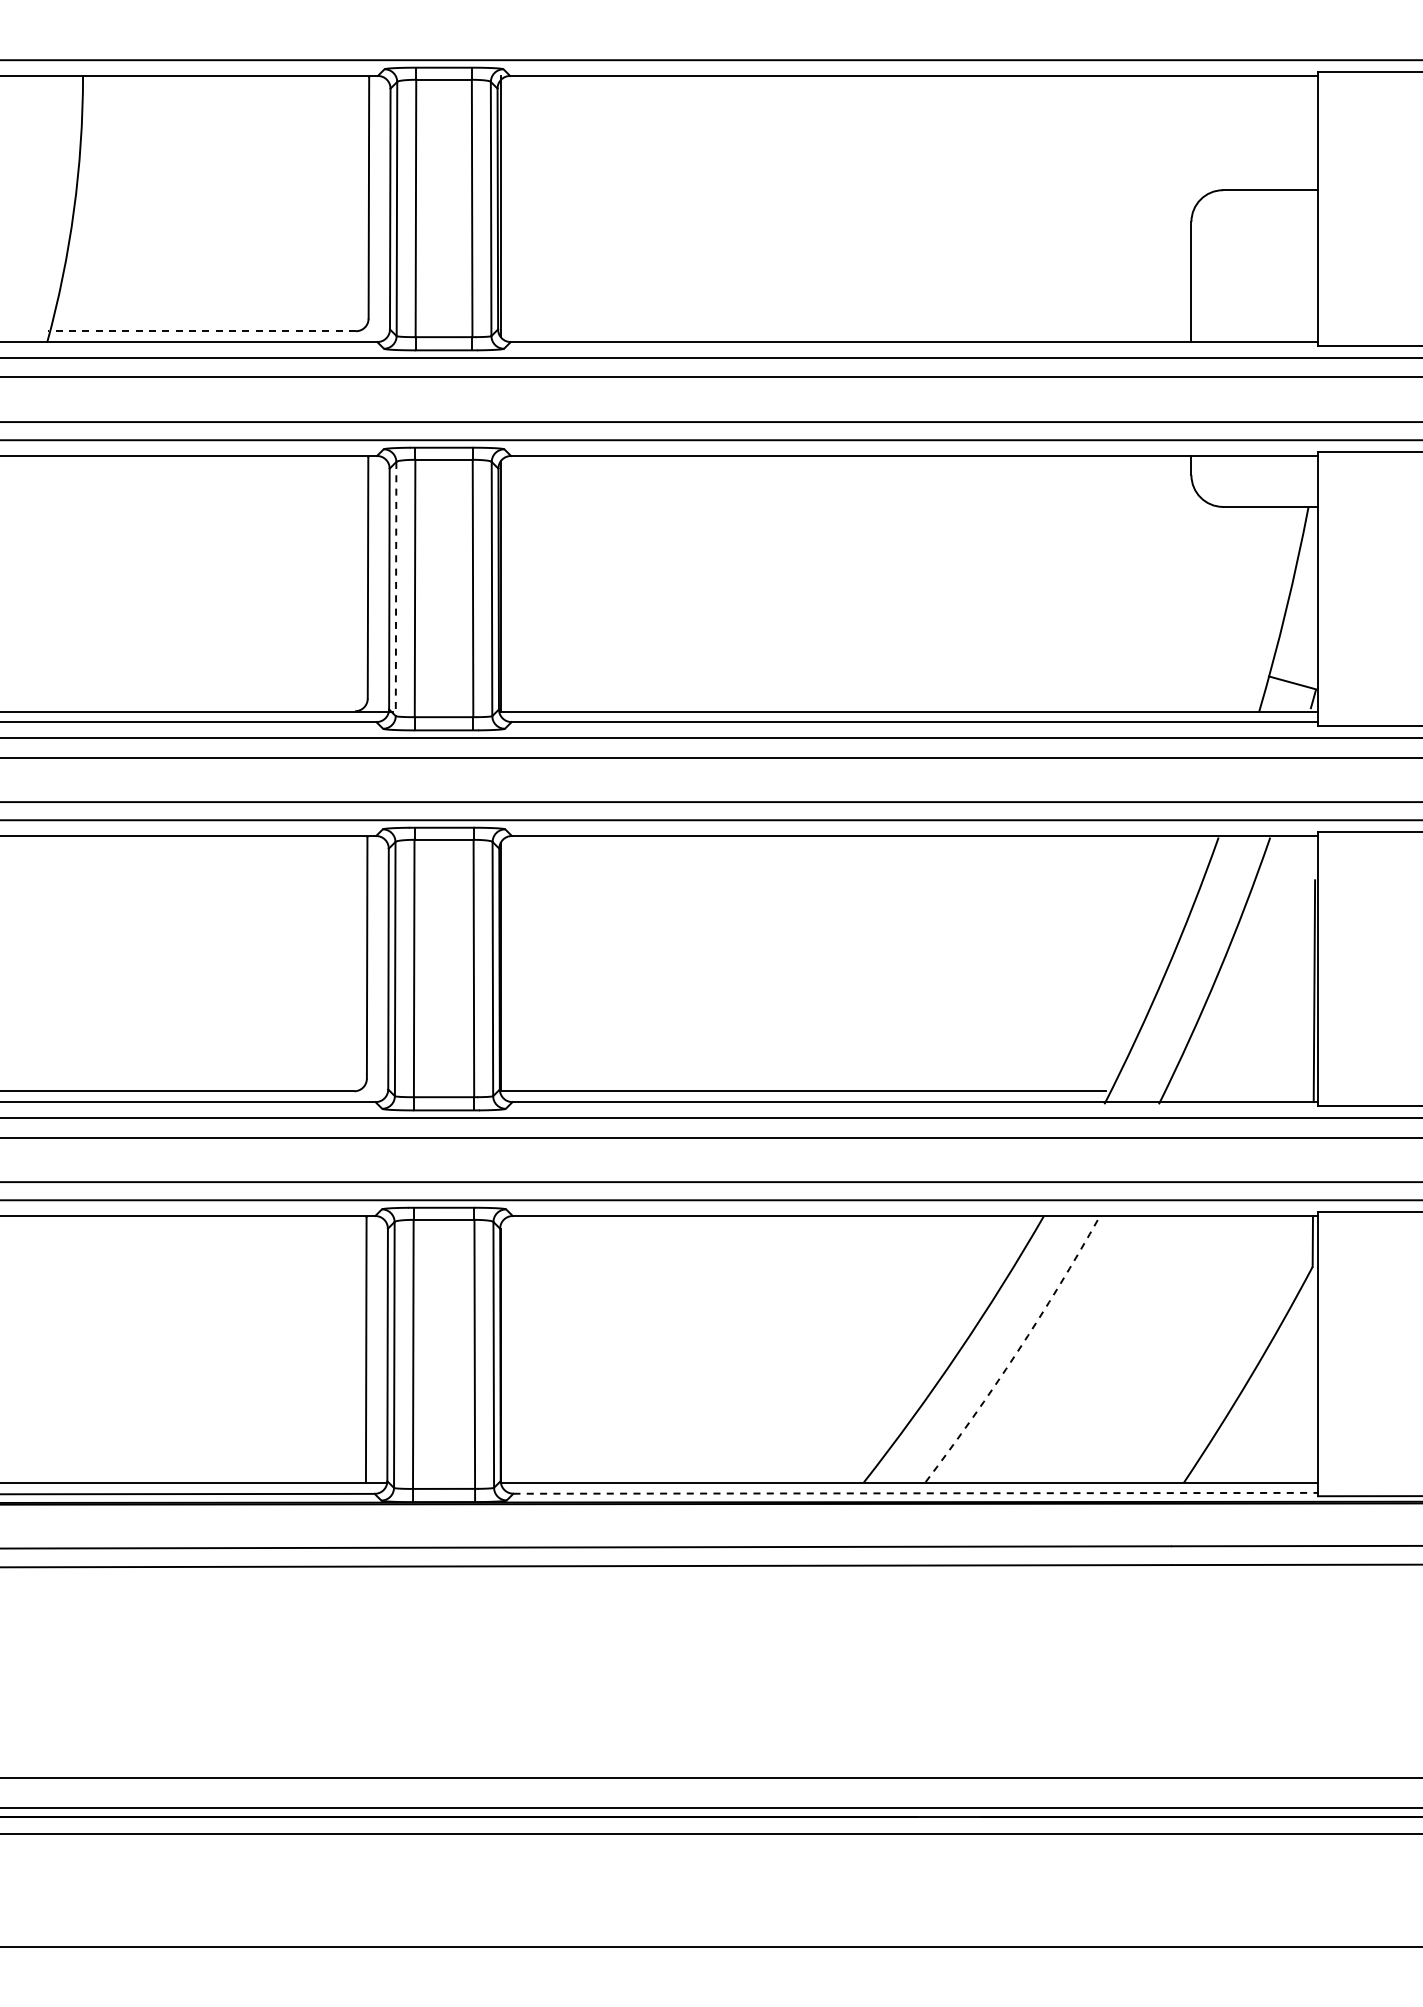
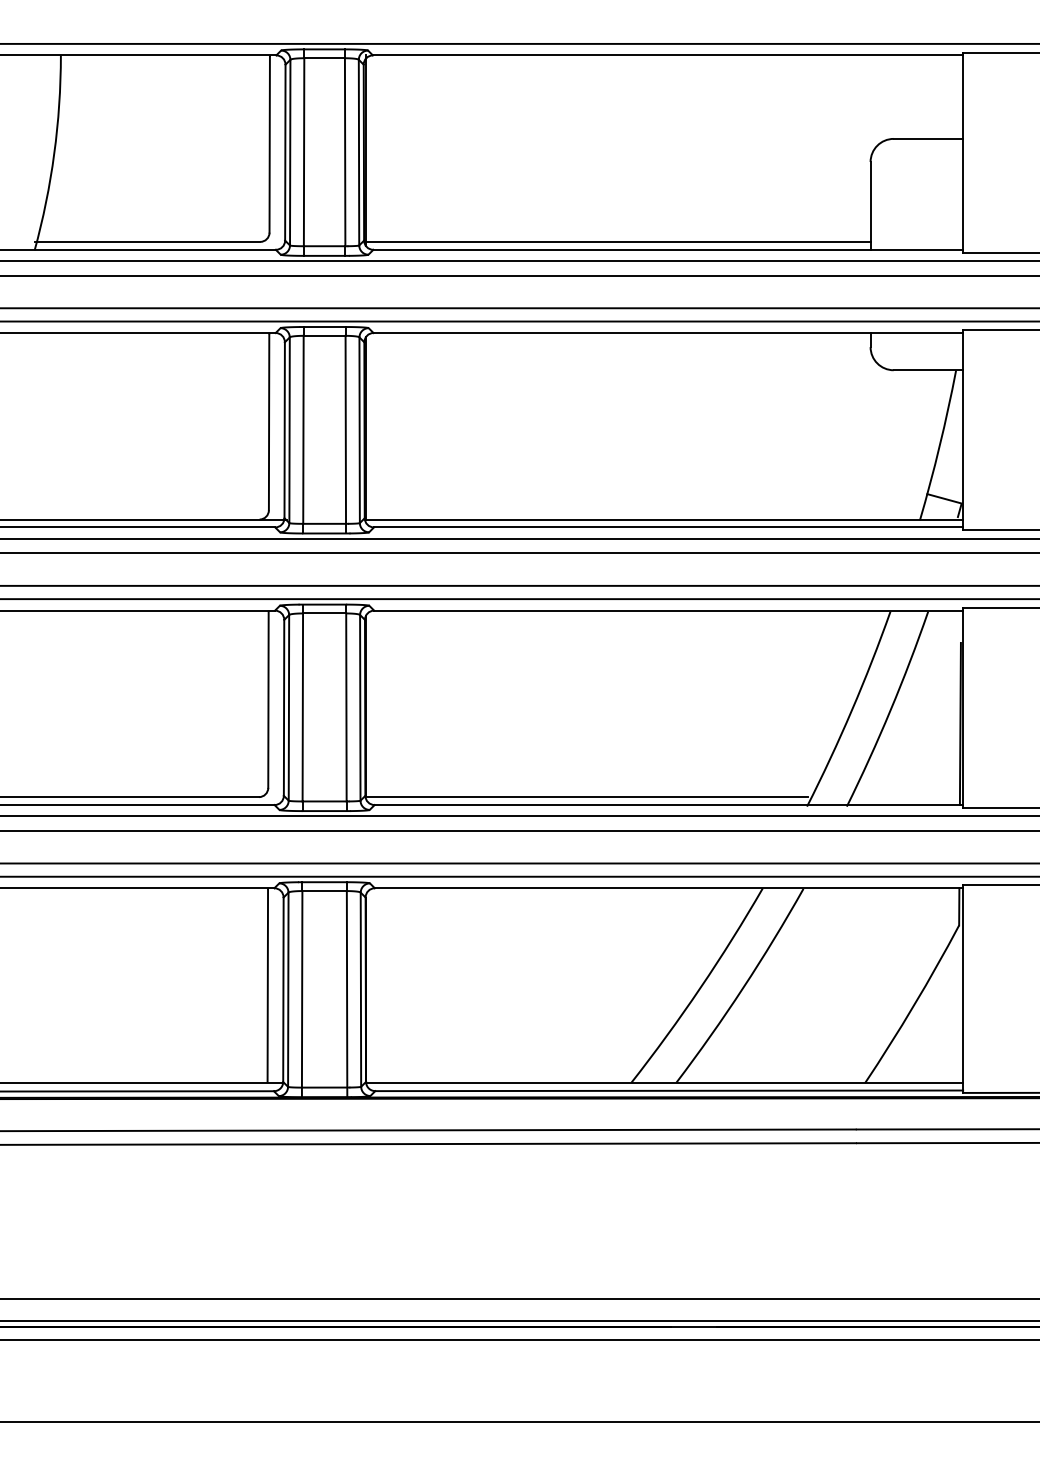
line: (201, 331) -> (147, 242), dashed -> solid
line: (845, 331) -> (617, 242), added
line: (396, 589) -> (289, 430), dashed -> solid
arc: (1017, 1352) -> (743, 987), dashed -> solid
line: (916, 1493) -> (669, 1090), dashed -> solid

